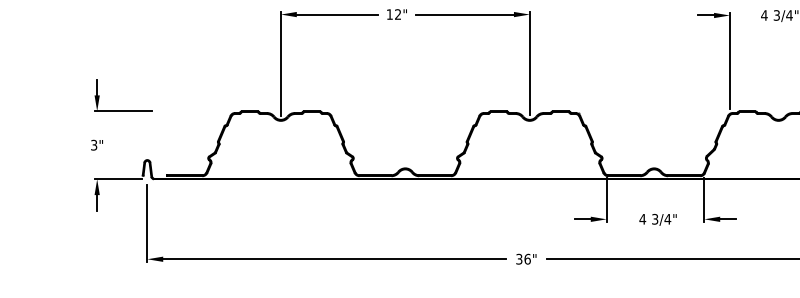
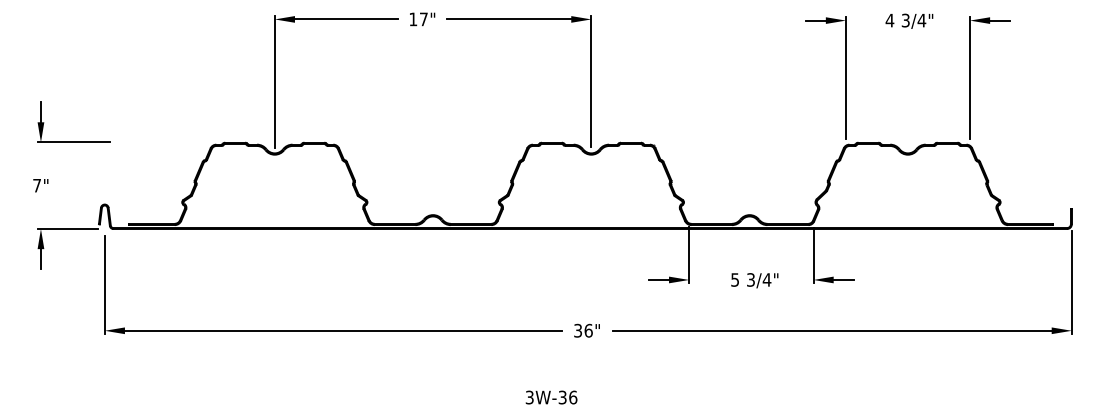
text: (397, 14) -> (423, 19), 12" -> 17"
text: (93, 145) -> (36, 185), 3" -> 7"
text: (642, 218) -> (734, 279), 4 -> 5

